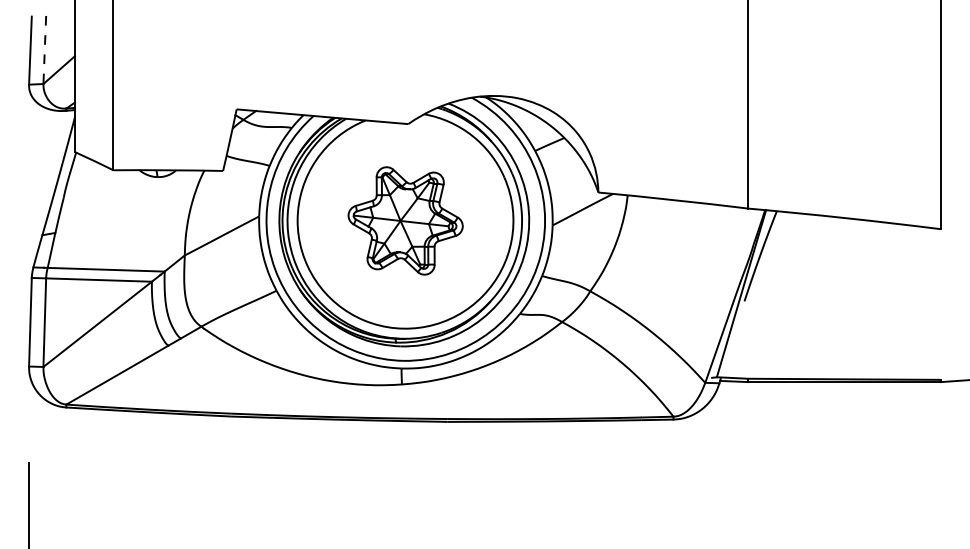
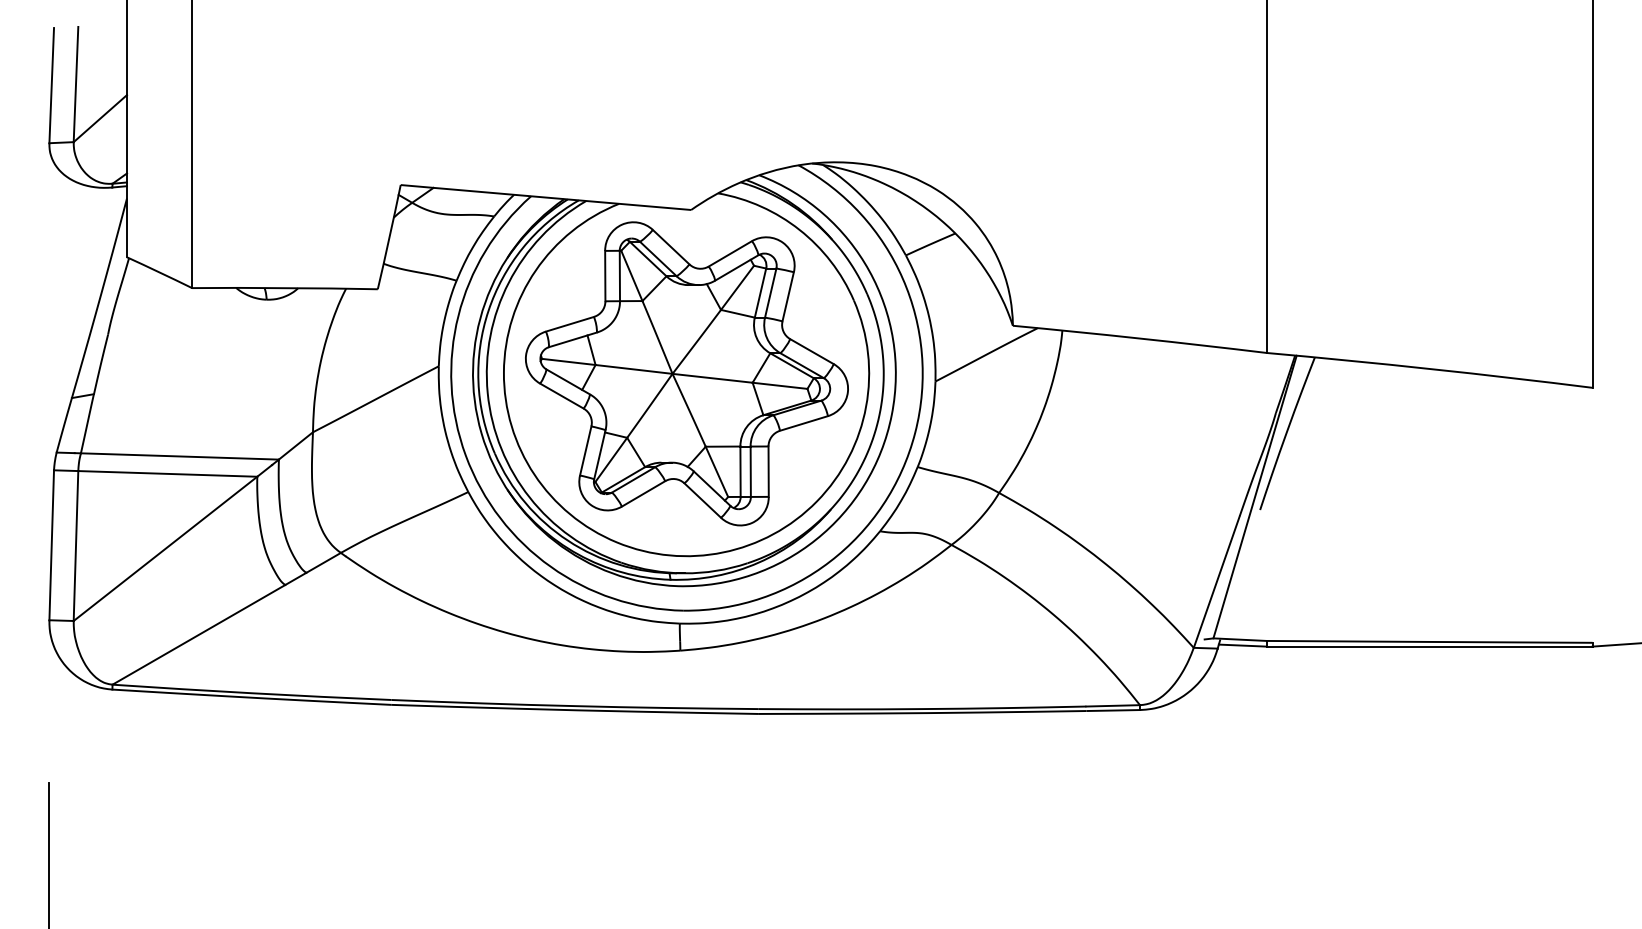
line: (44, 50) -> (75, 85), dashed -> solid
part: (405, 220) -> (686, 373), size x1.67

